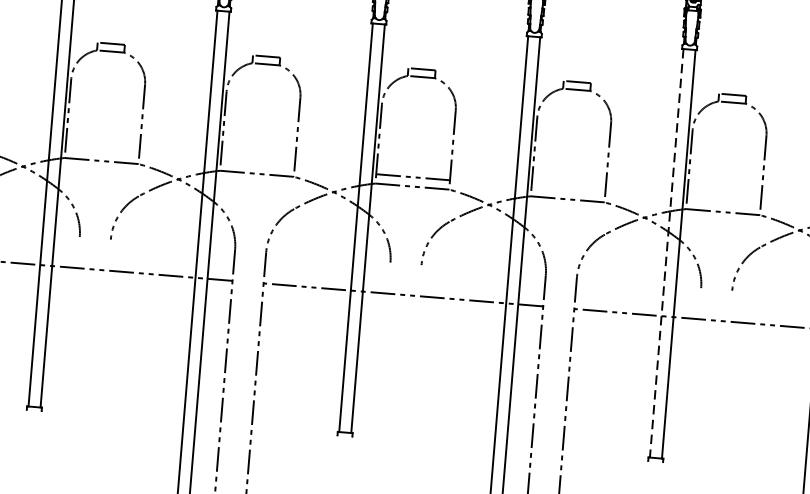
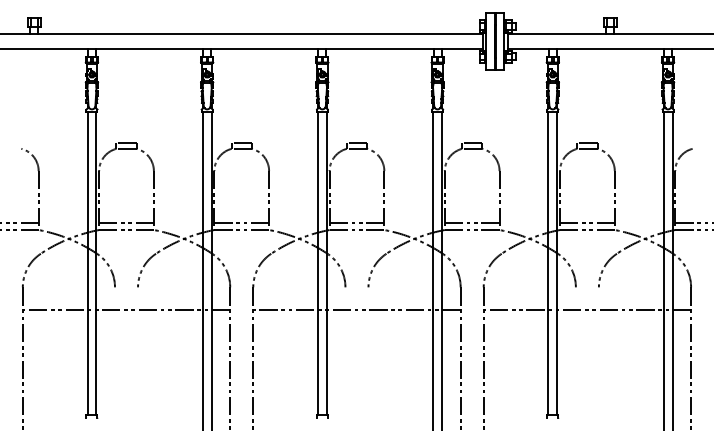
line: (102, 152) -> (126, 223), added
line: (257, 164) -> (241, 223), added
line: (567, 190) -> (471, 223), added
line: (723, 203) -> (587, 223), added
line: (666, 252) -> (548, 263), dashed -> solid

